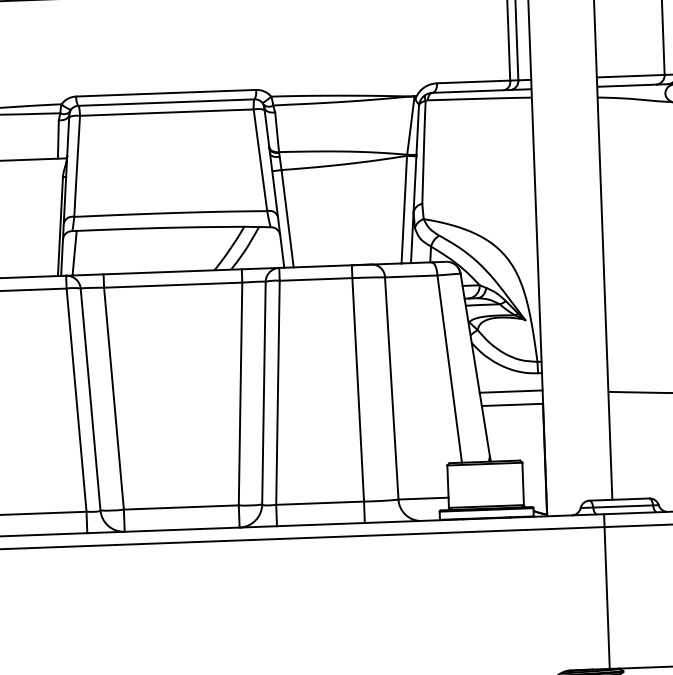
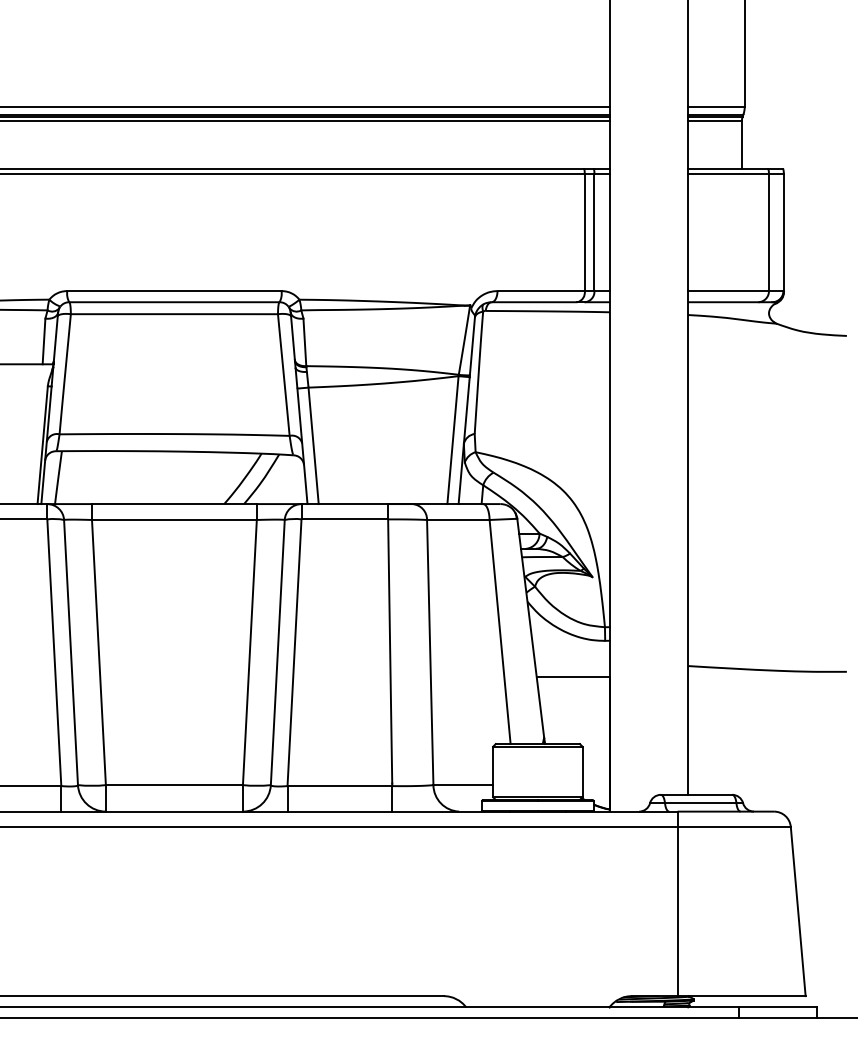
line: (510, 391) -> (571, 661), removed

